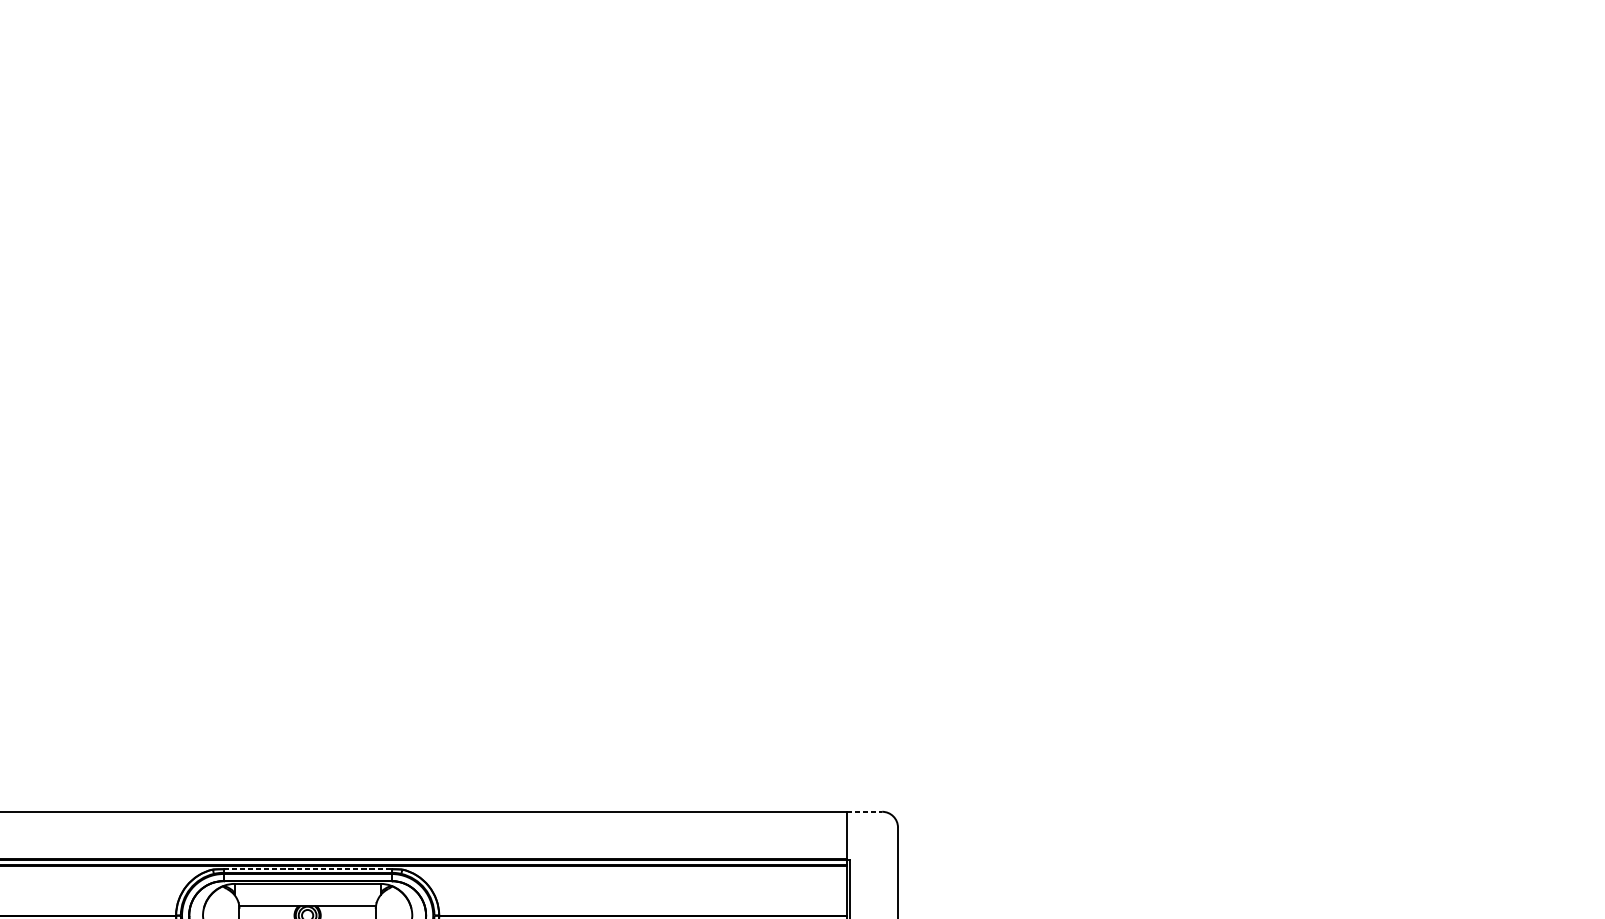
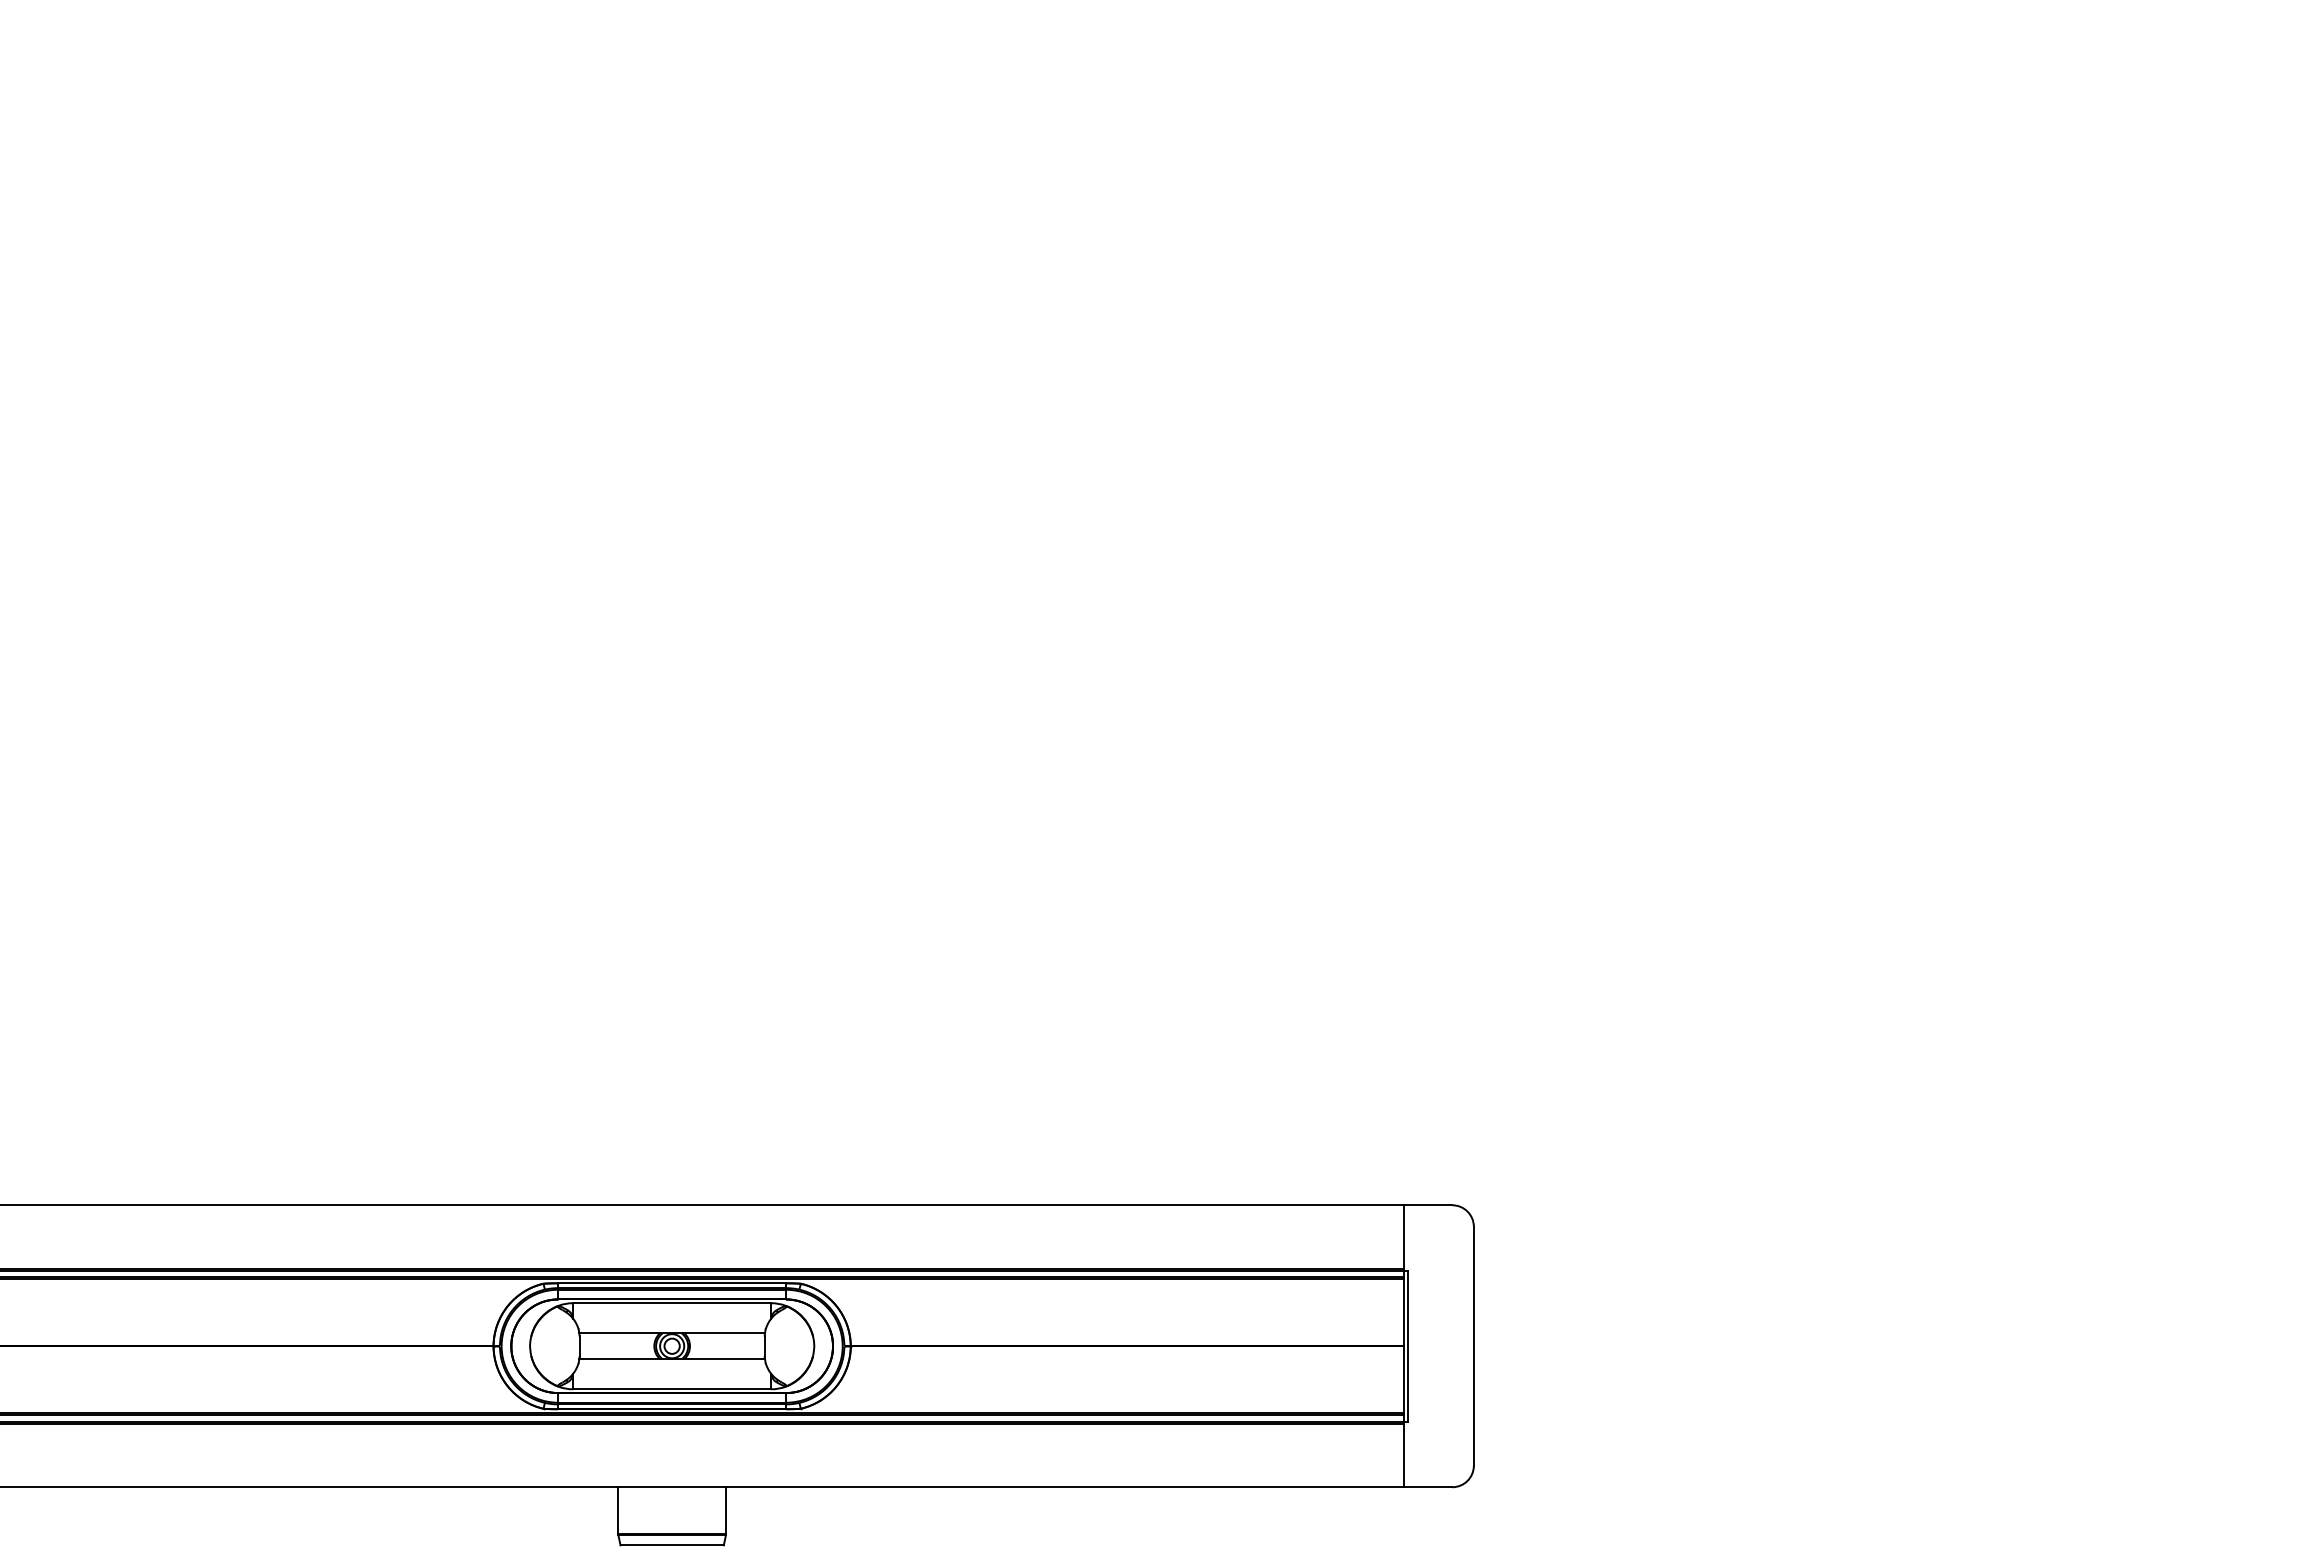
line: (864, 811) -> (1428, 1205), dashed -> solid
line: (307, 869) -> (672, 1283), dashed -> solid

